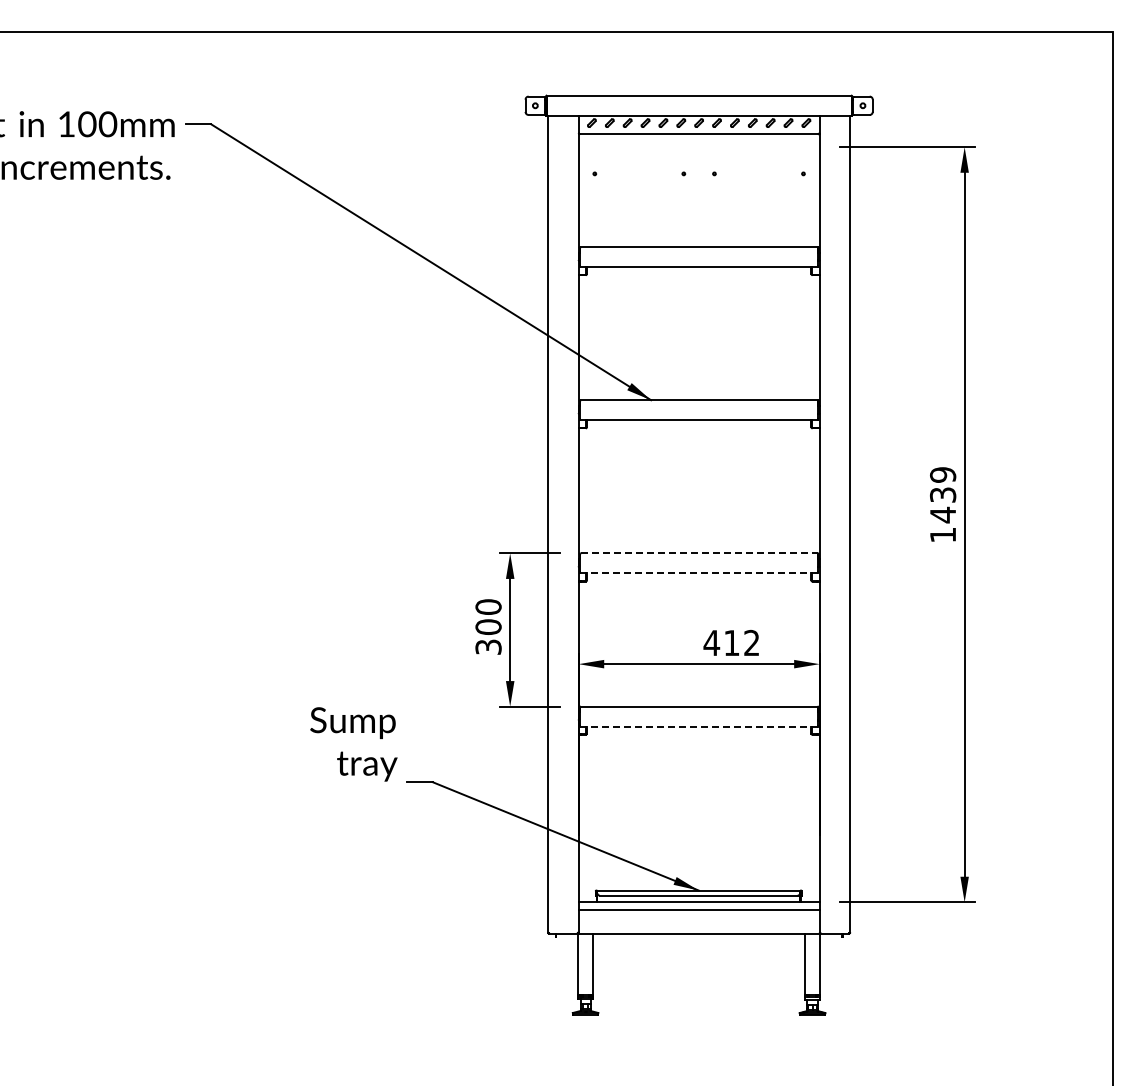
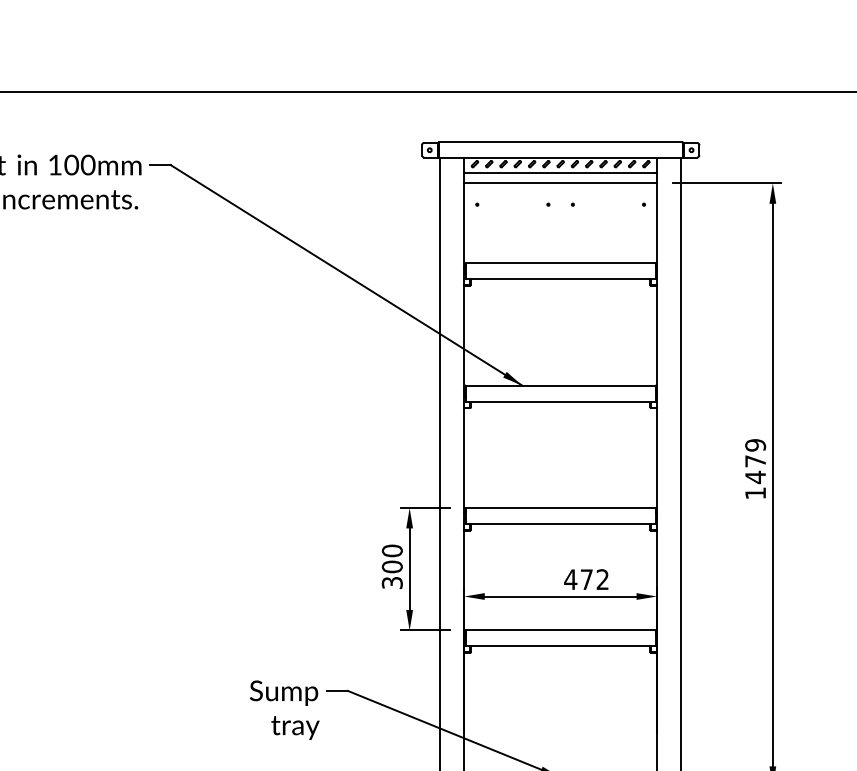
line: (698, 147) -> (560, 183), added
text: (943, 494) -> (755, 460), 1439 -> 1479
line: (699, 553) -> (560, 508), dashed -> solid
line: (699, 573) -> (560, 524), dashed -> solid
text: (731, 642) -> (586, 579), 412 -> 472
line: (699, 726) -> (560, 646), dashed -> solid
text: (353, 744) -> (284, 710), moved

